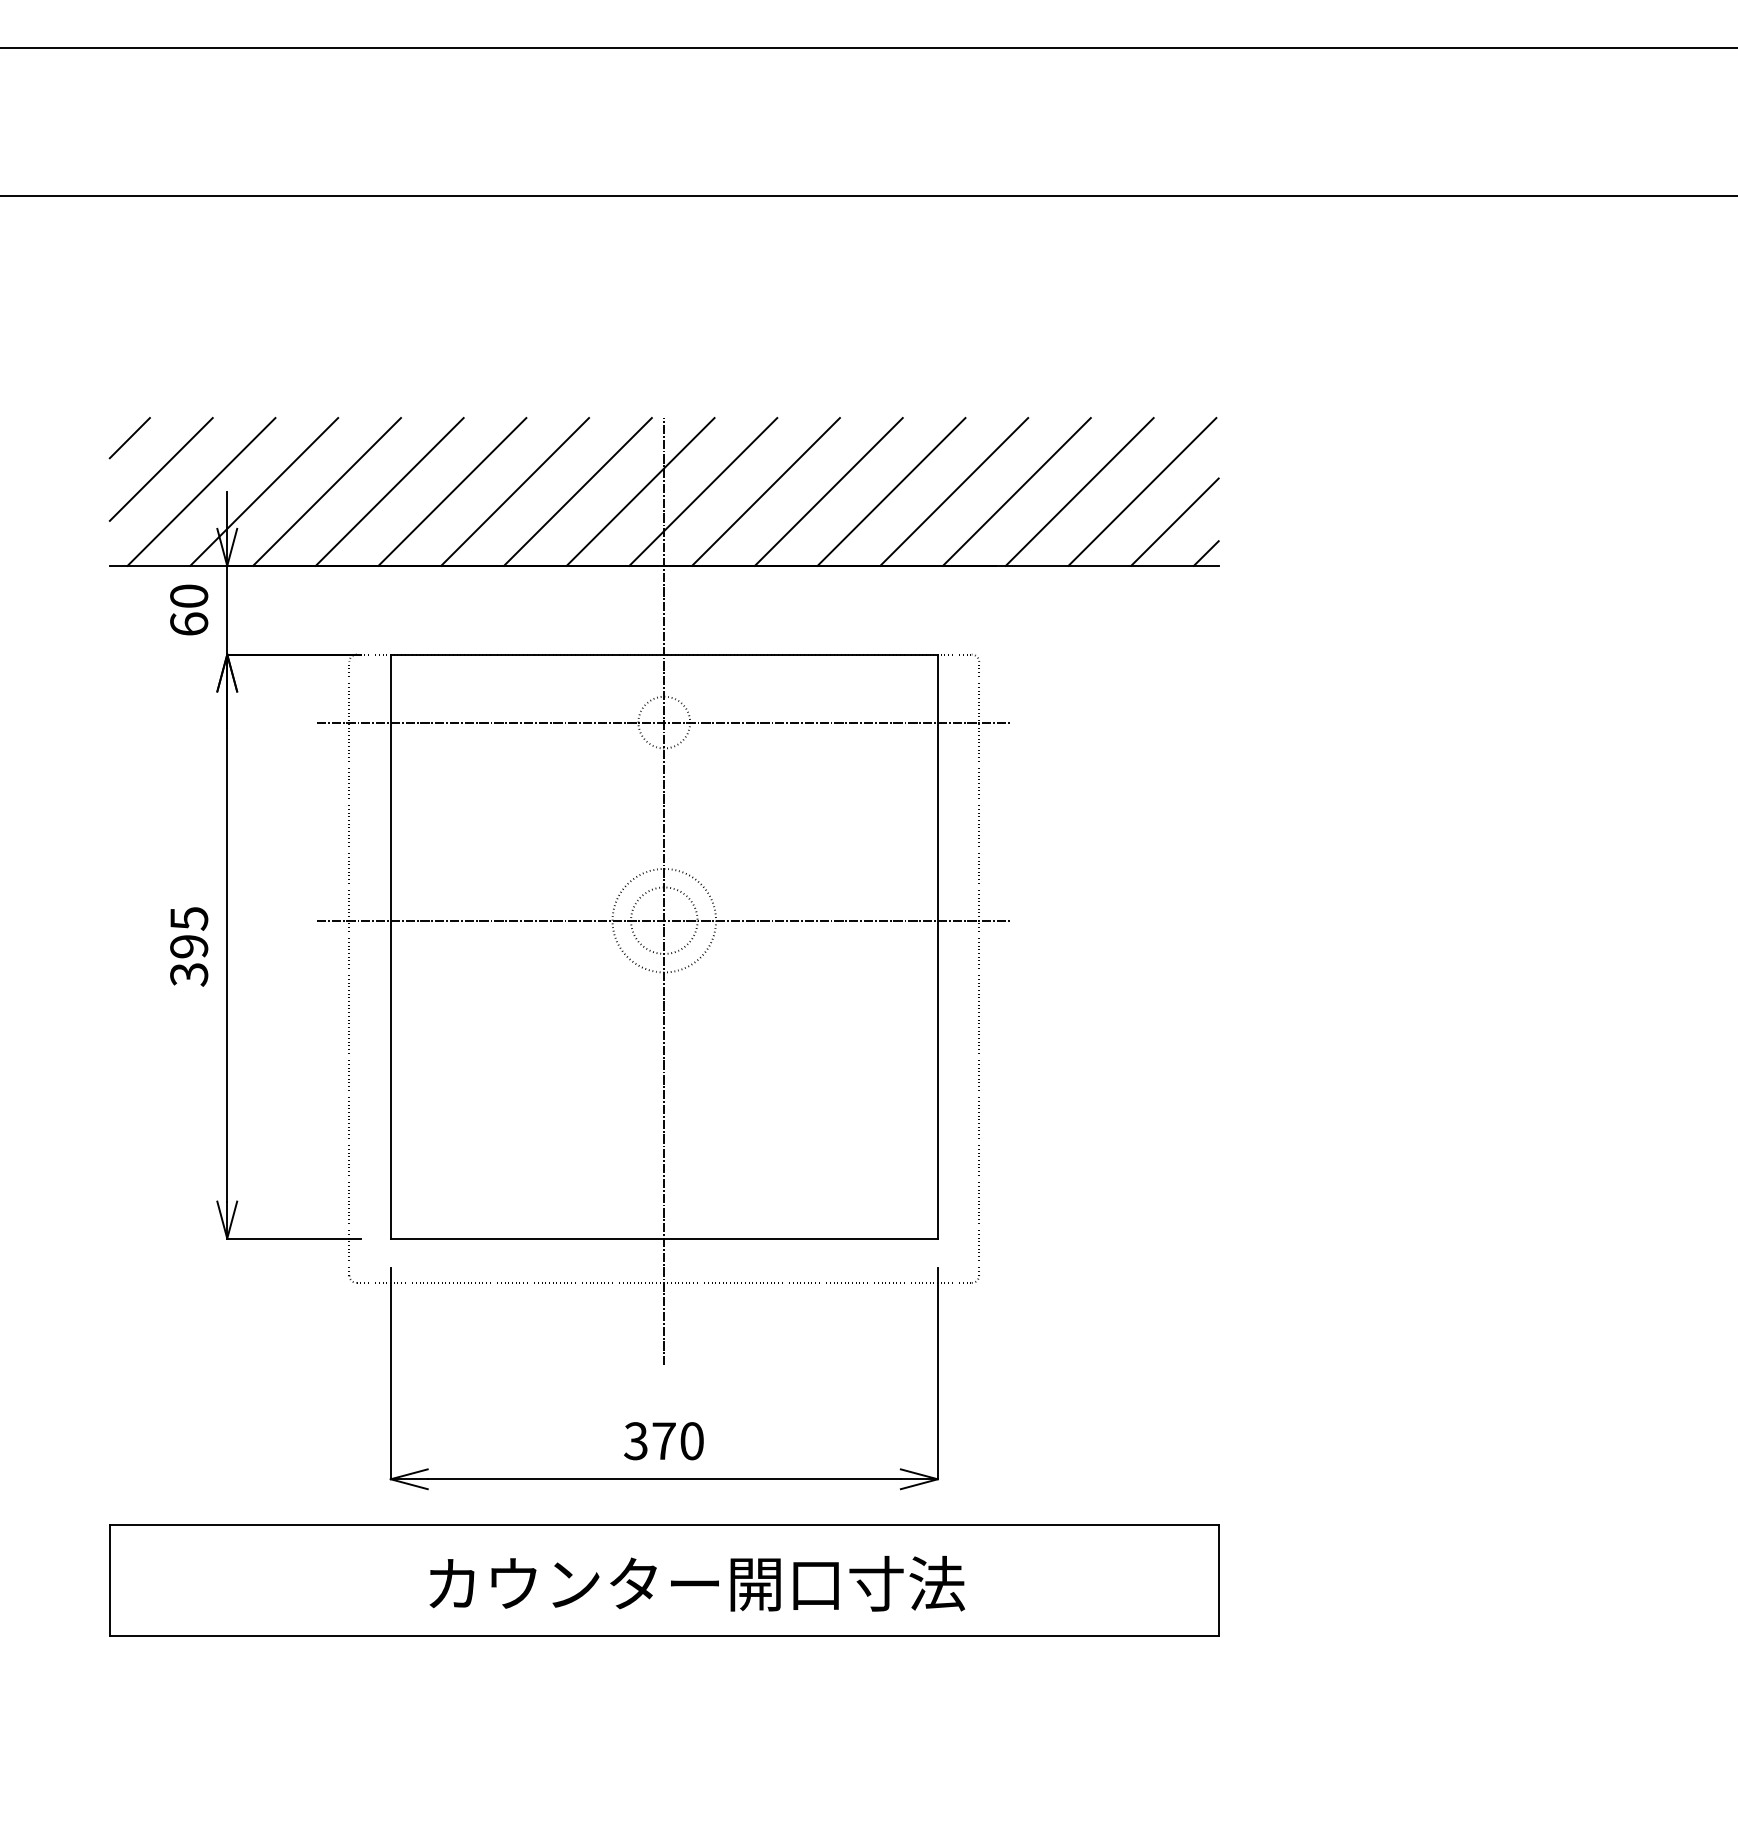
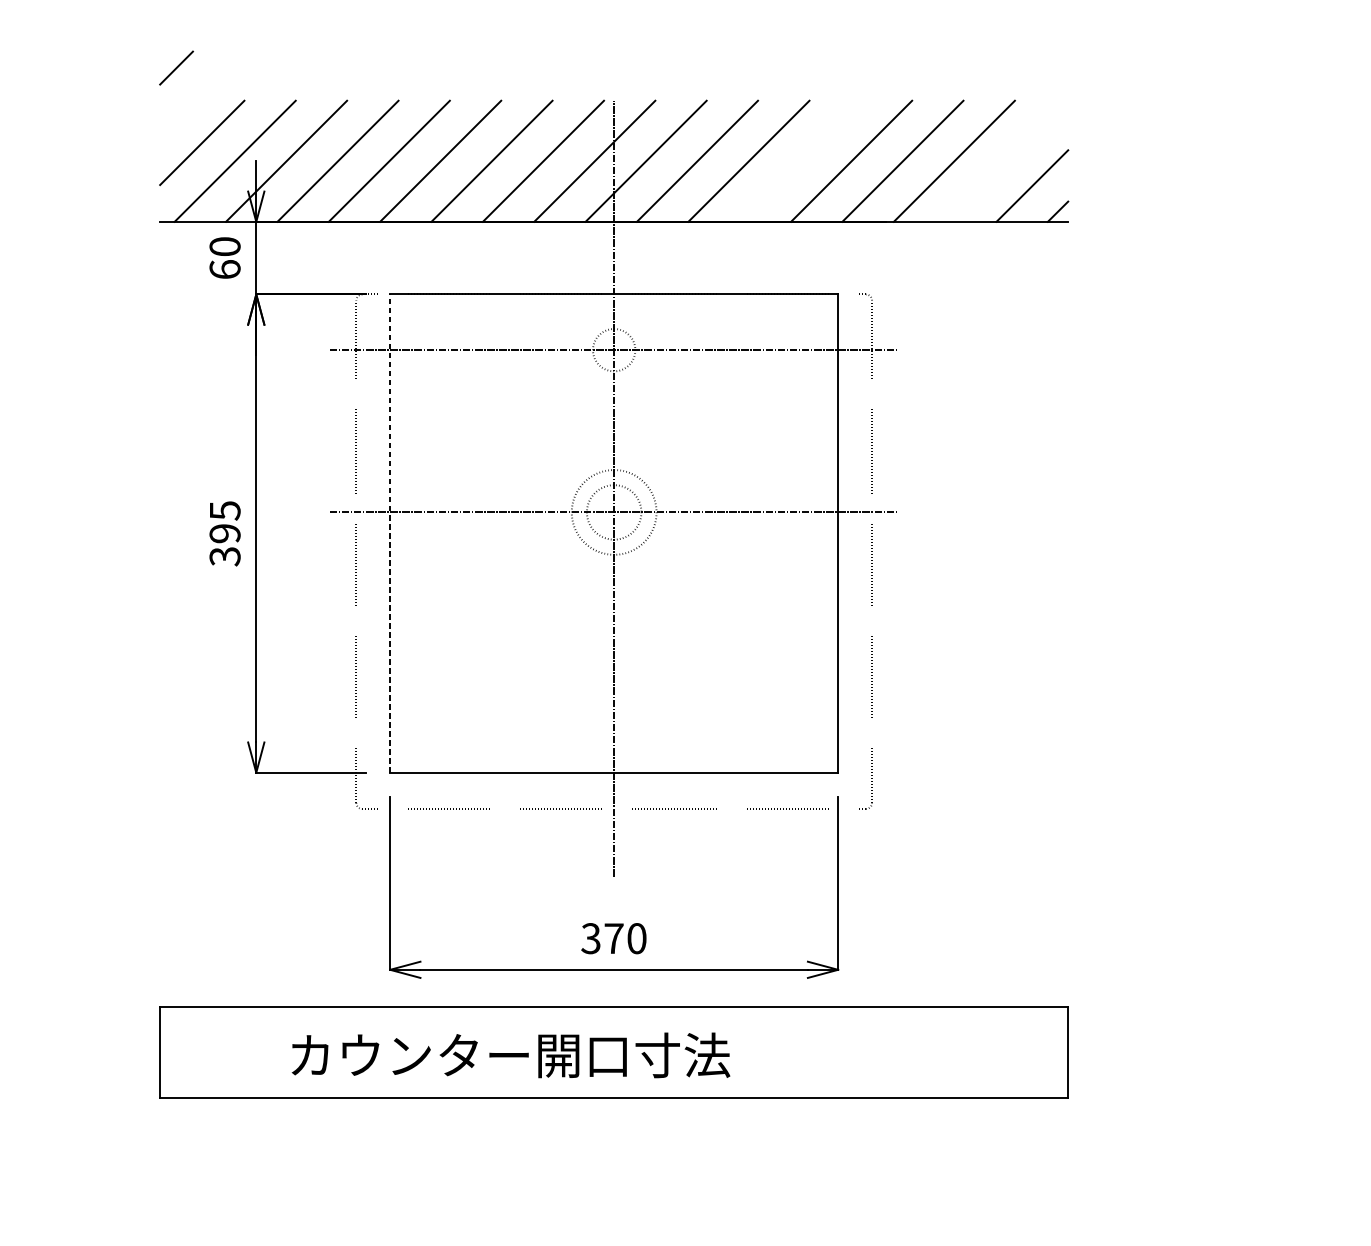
line: (129, 438) -> (176, 68), moved
line: (891, 491) -> (800, 160), removed
line: (1142, 491) -> (1005, 160), removed
line: (390, 946) -> (389, 533), solid -> dashed
text: (696, 1583) -> (510, 1055), moved

